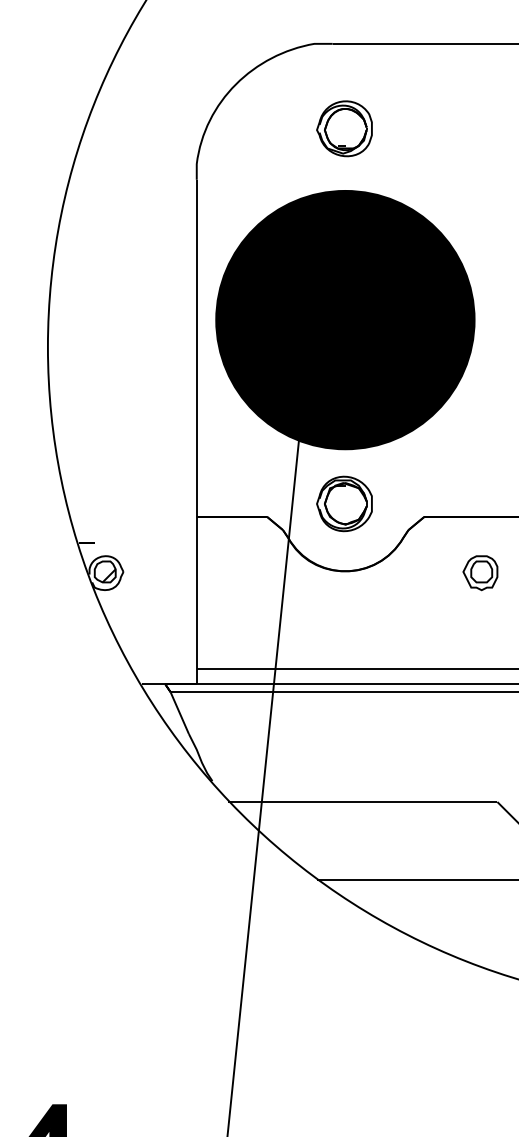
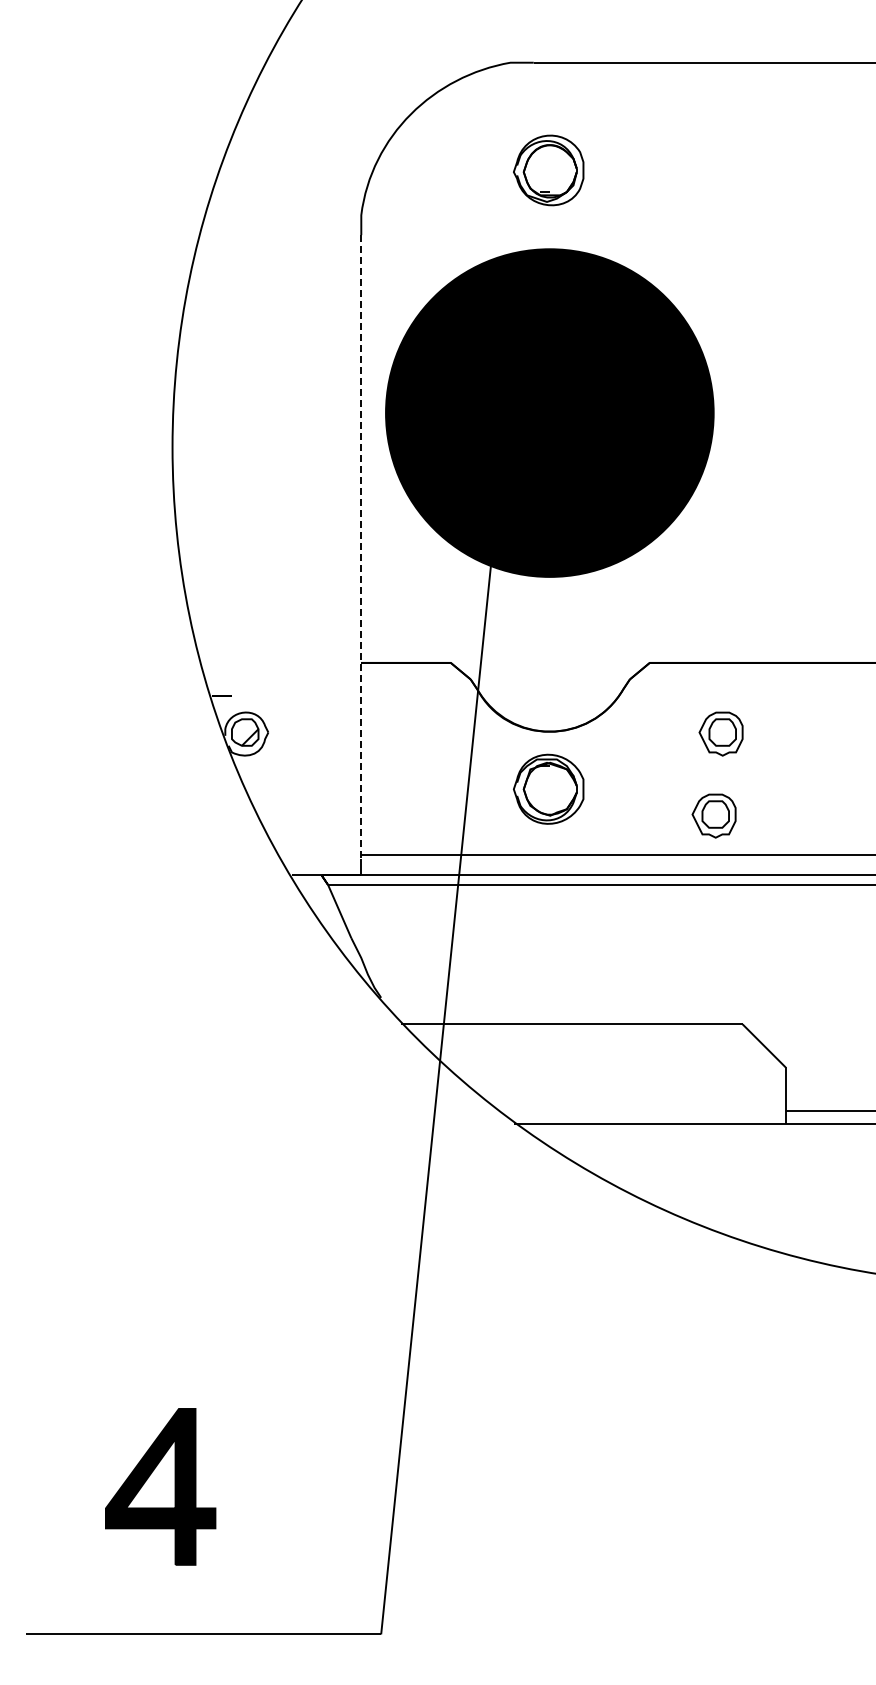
line: (196, 425) -> (361, 546), solid -> dashed
part: (344, 503) -> (548, 788), moved
part: (474, 637) -> (713, 815), added

